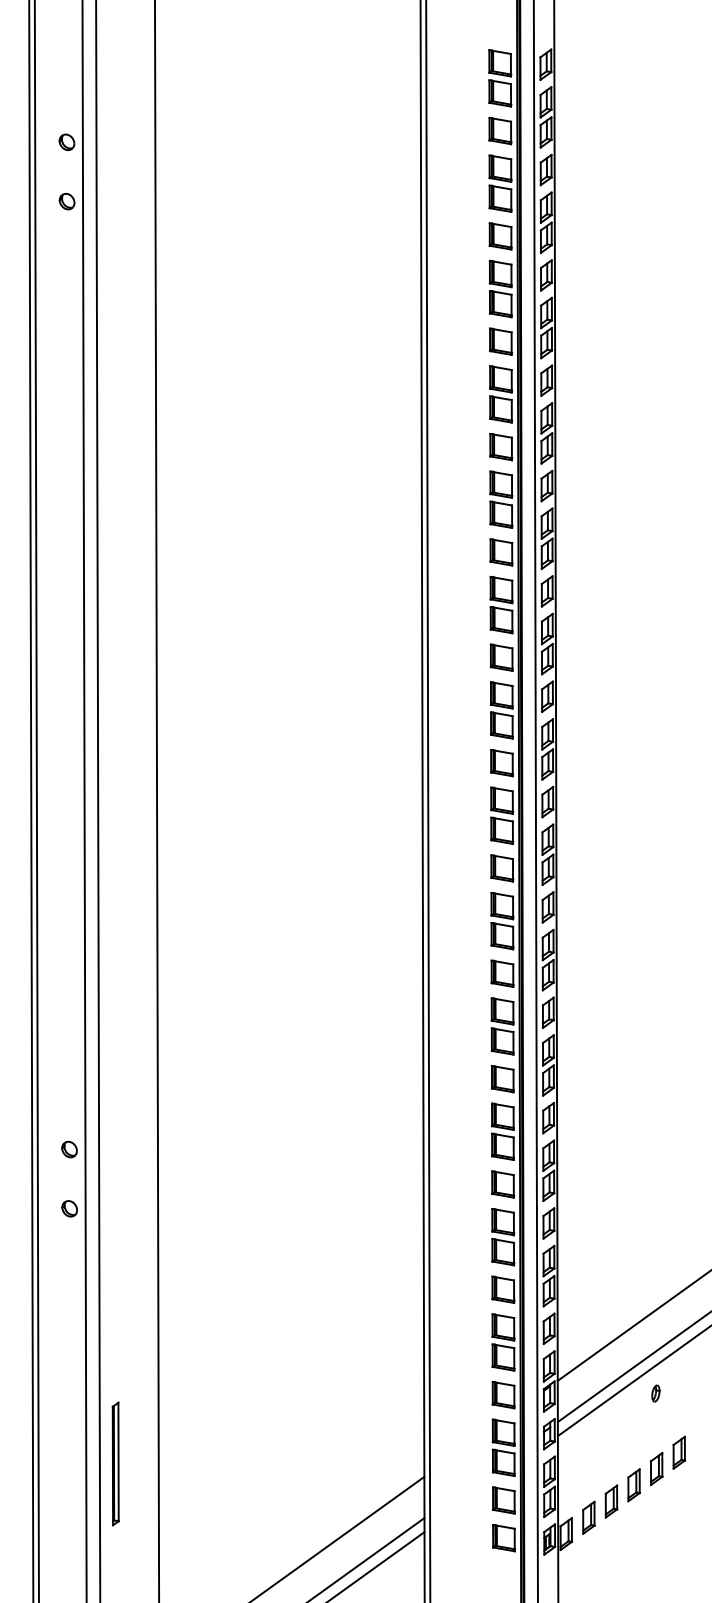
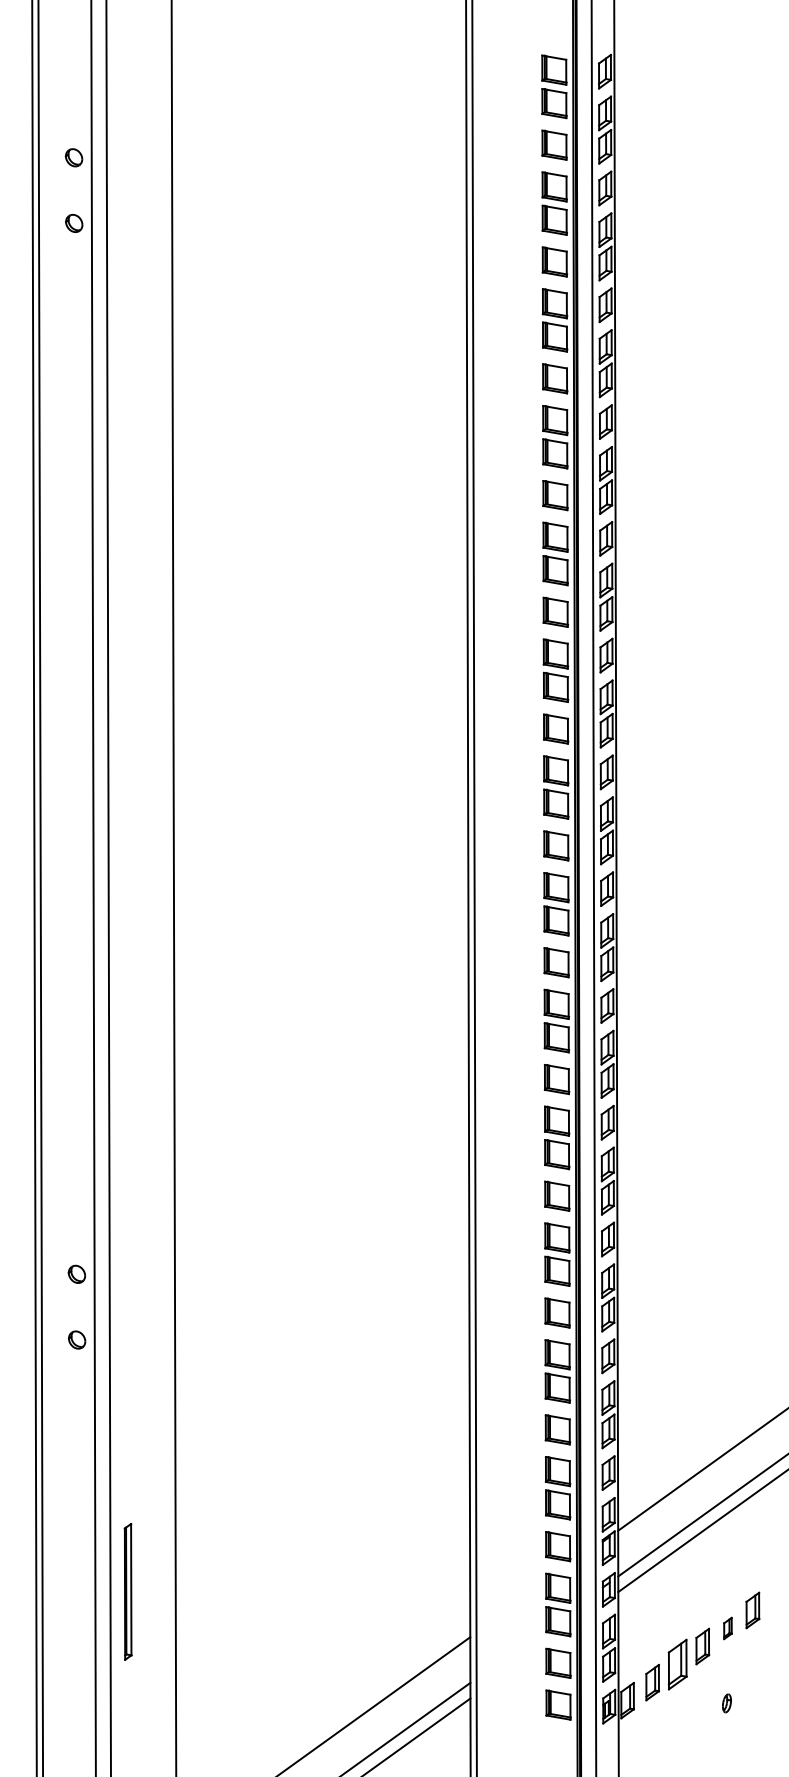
part: (655, 1393) -> (726, 1703), moved
part: (115, 1463) -> (127, 1591), moved
part: (656, 1468) -> (727, 1627), size x0.6
part: (611, 1501) -> (677, 1664), size x1.4

